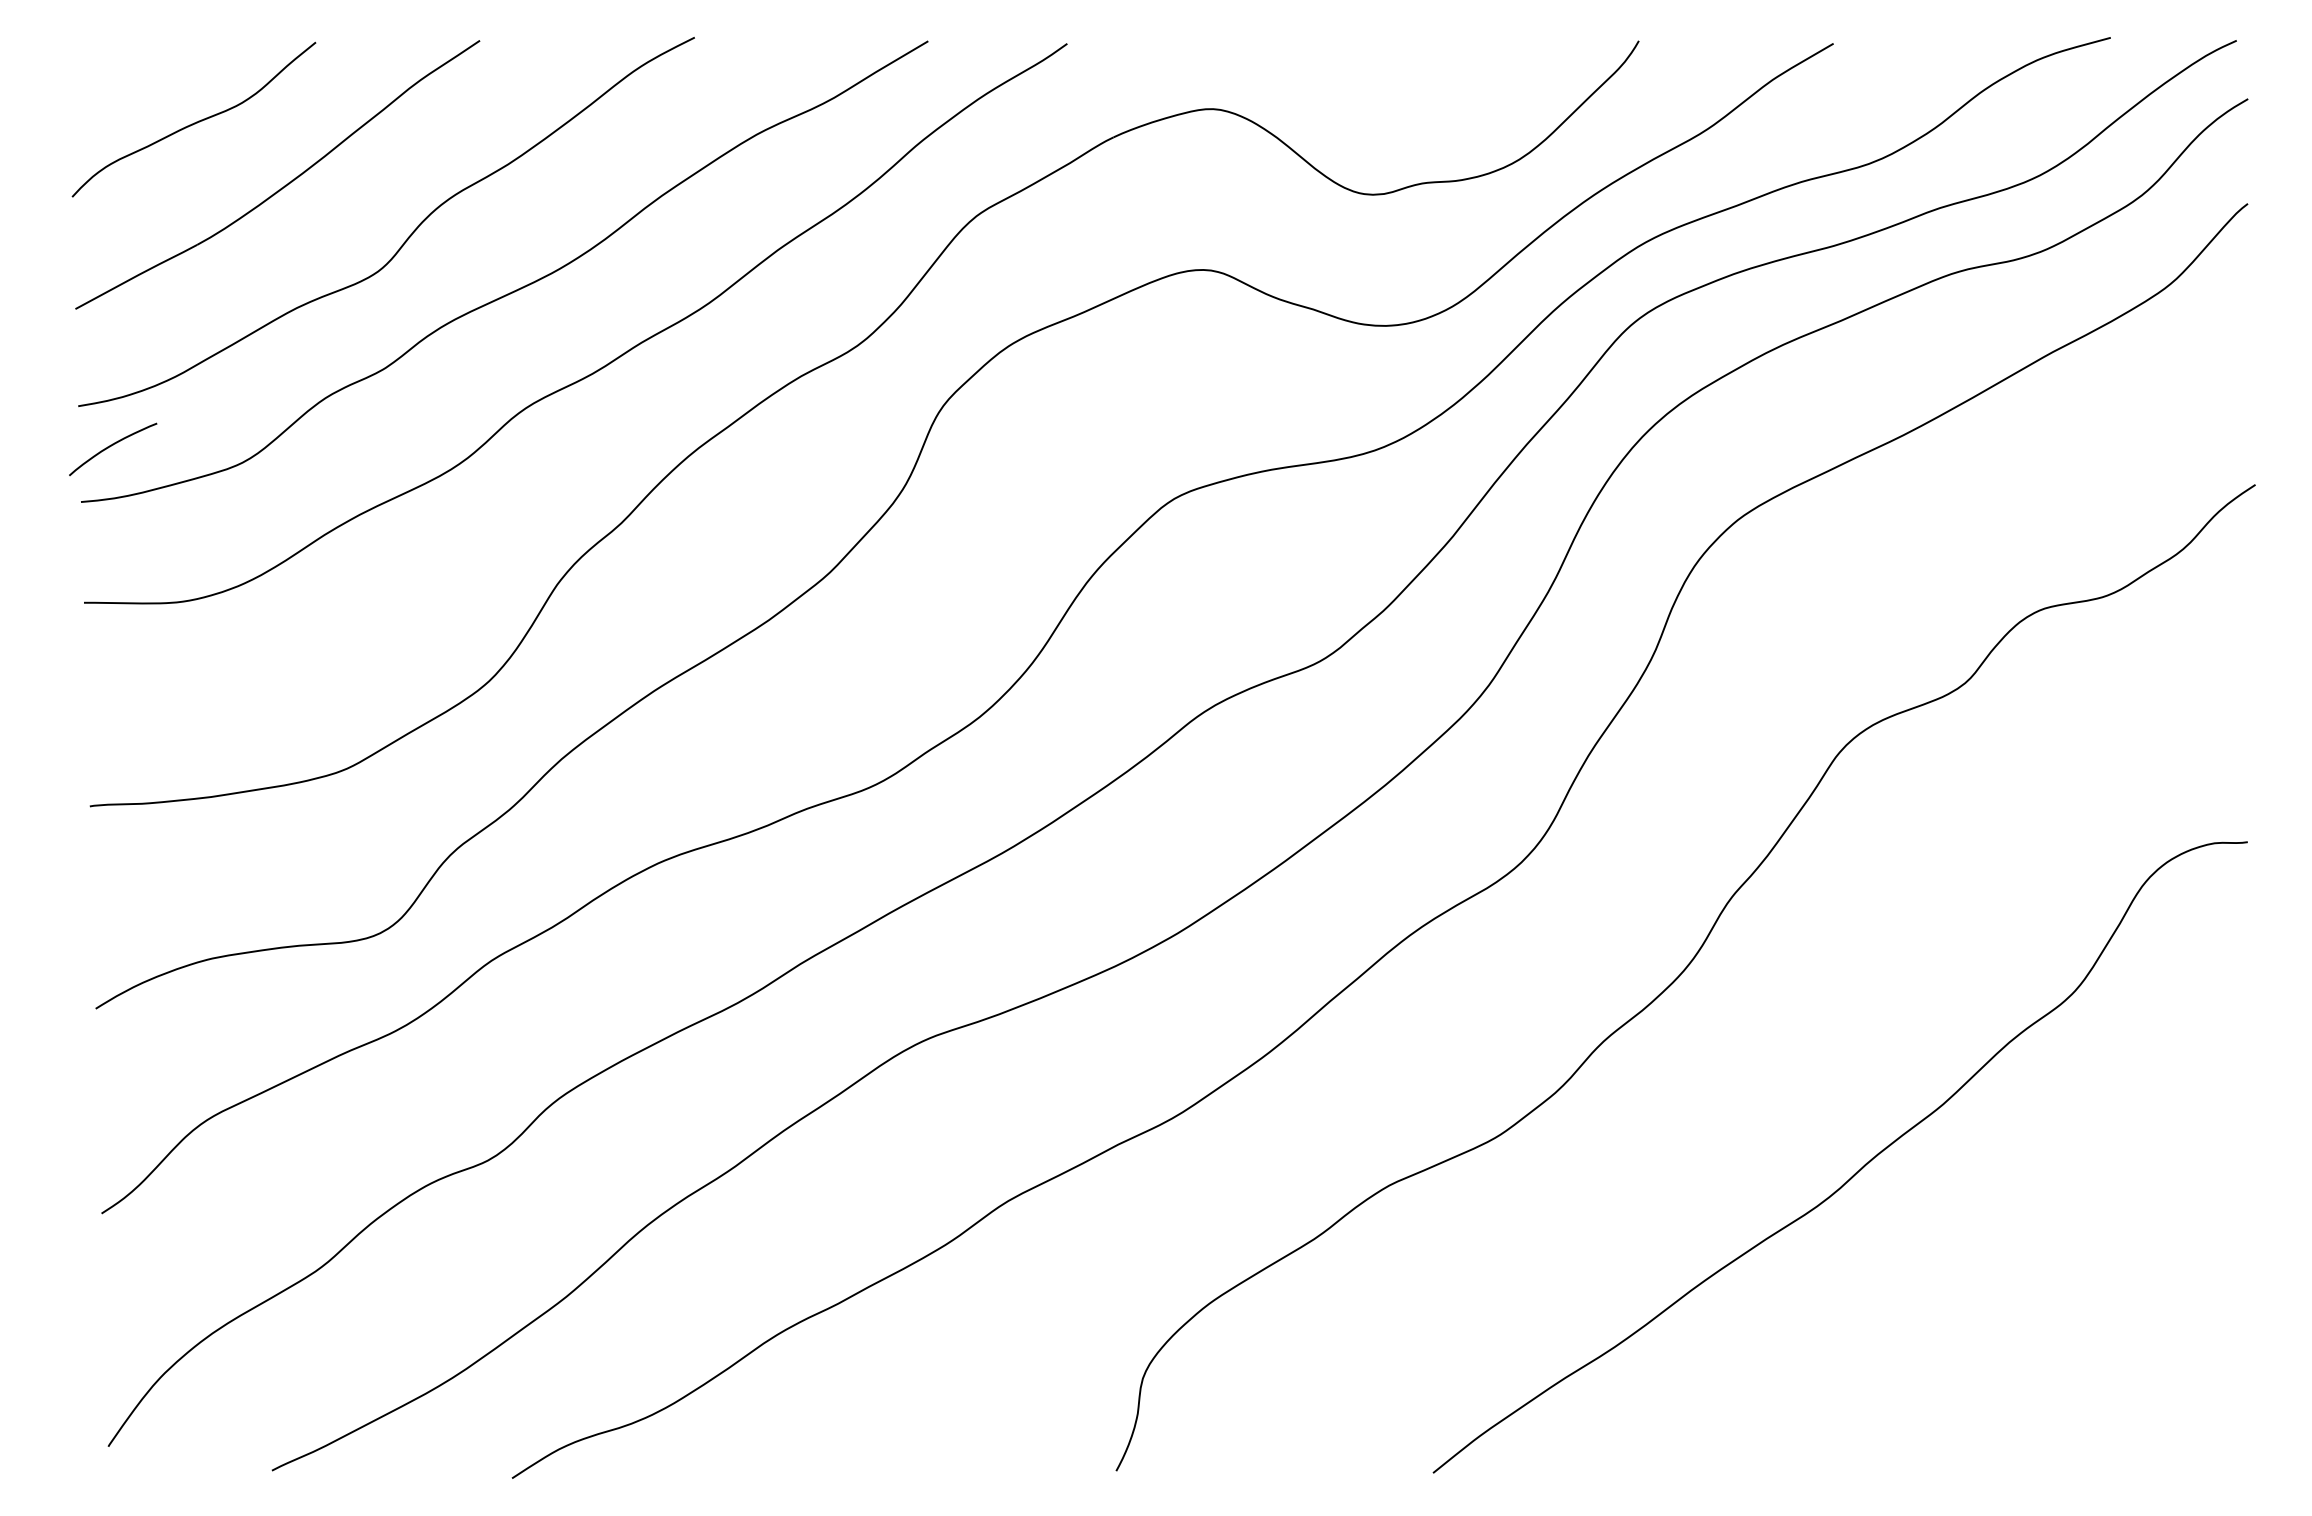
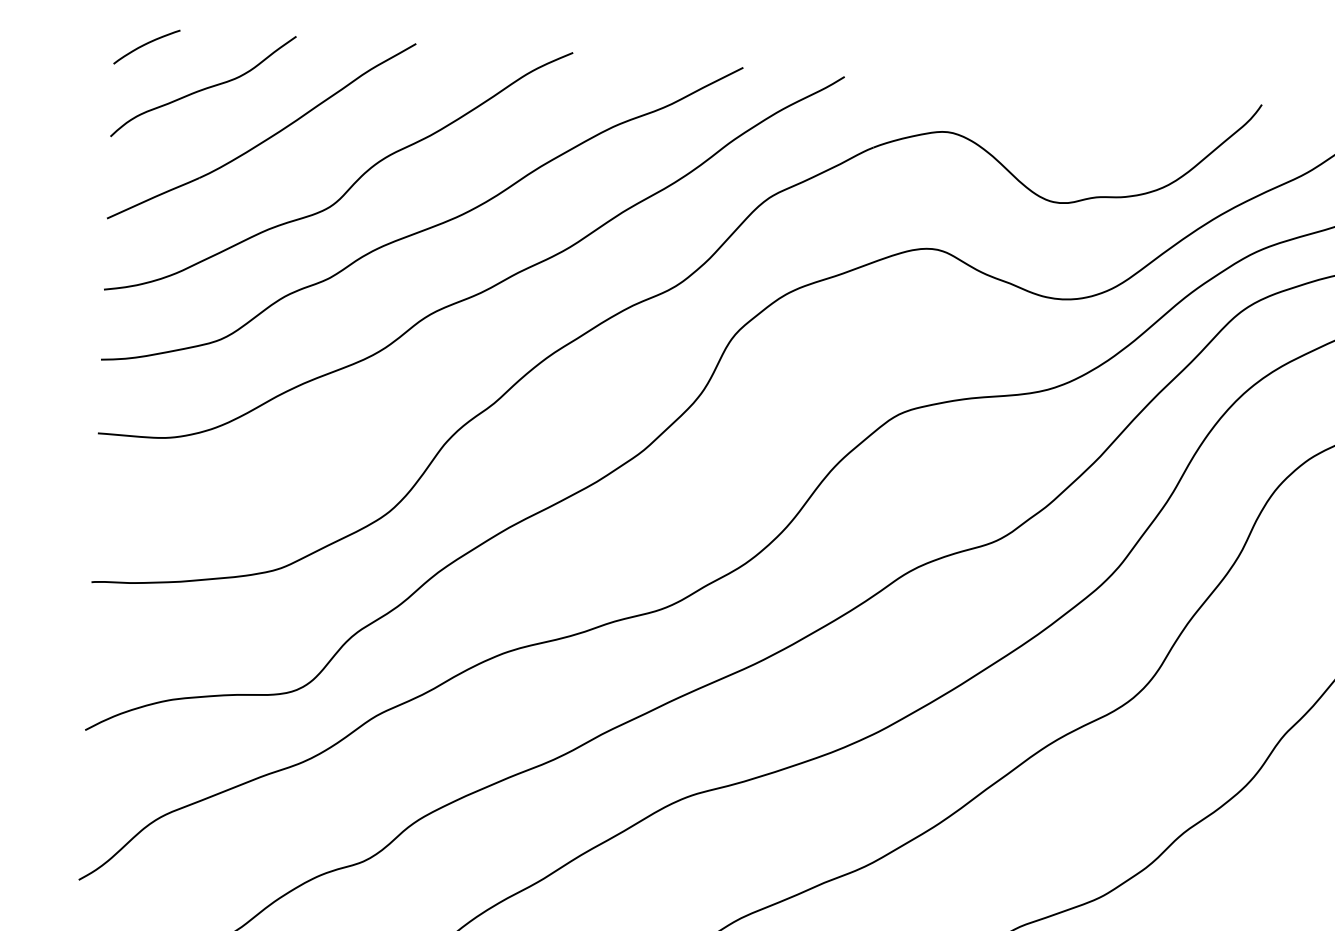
curve: (111, 446) -> (145, 44), moved

